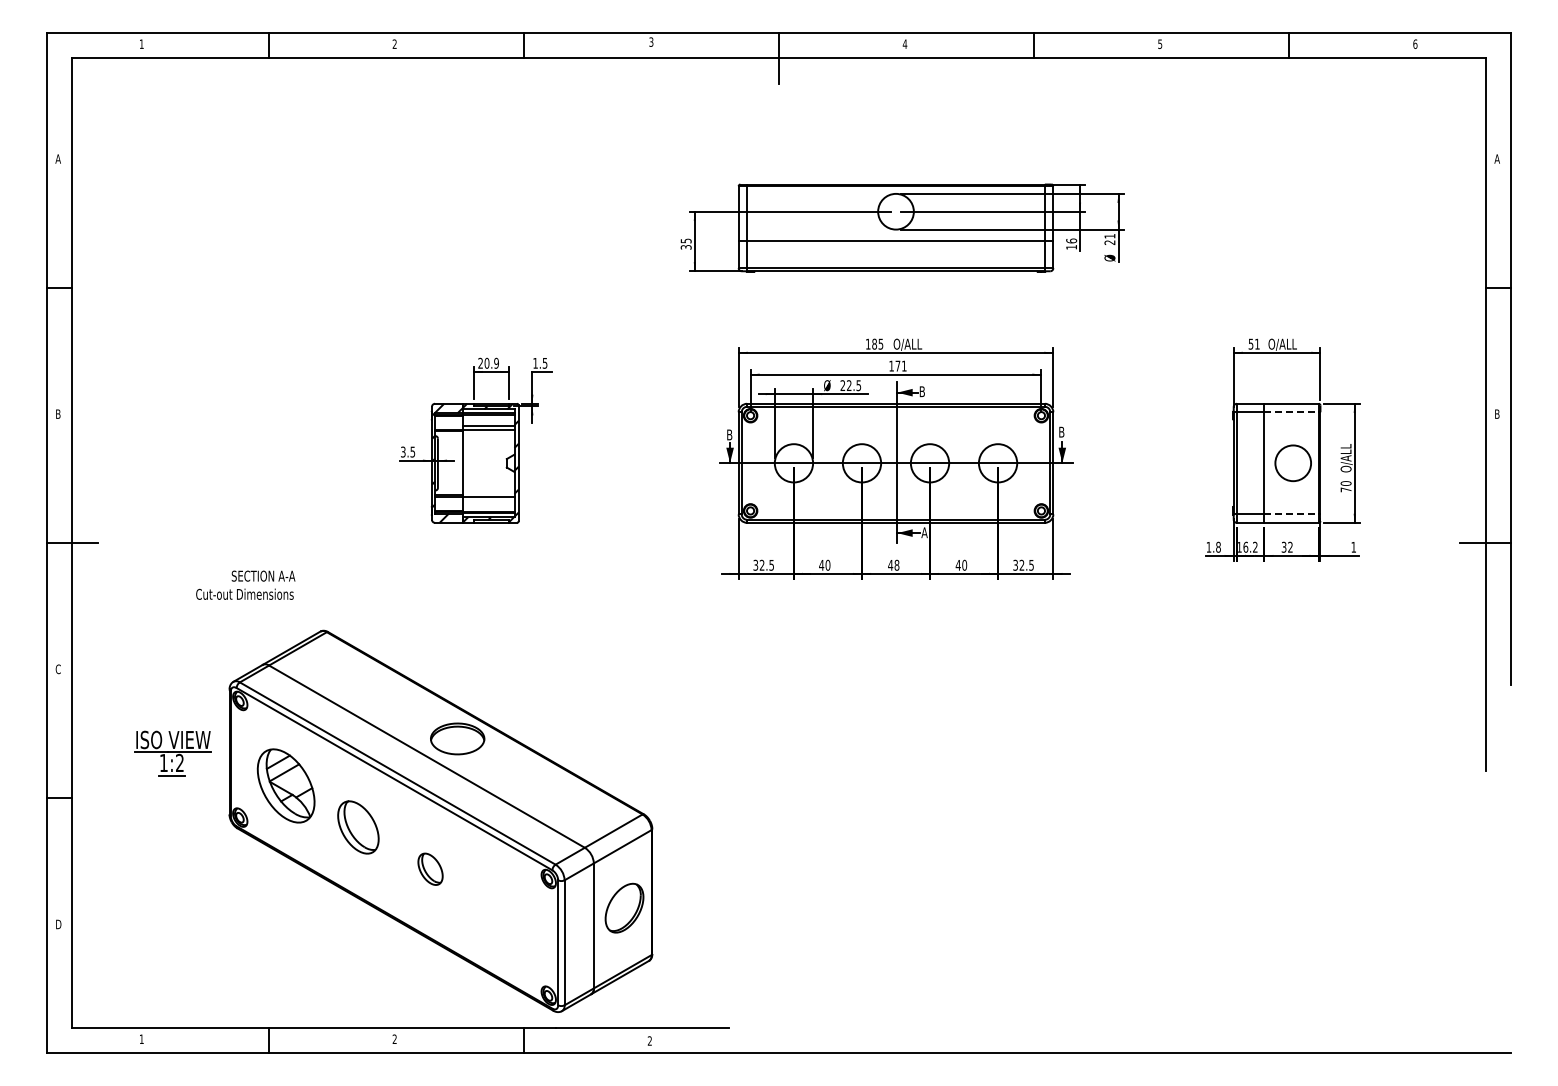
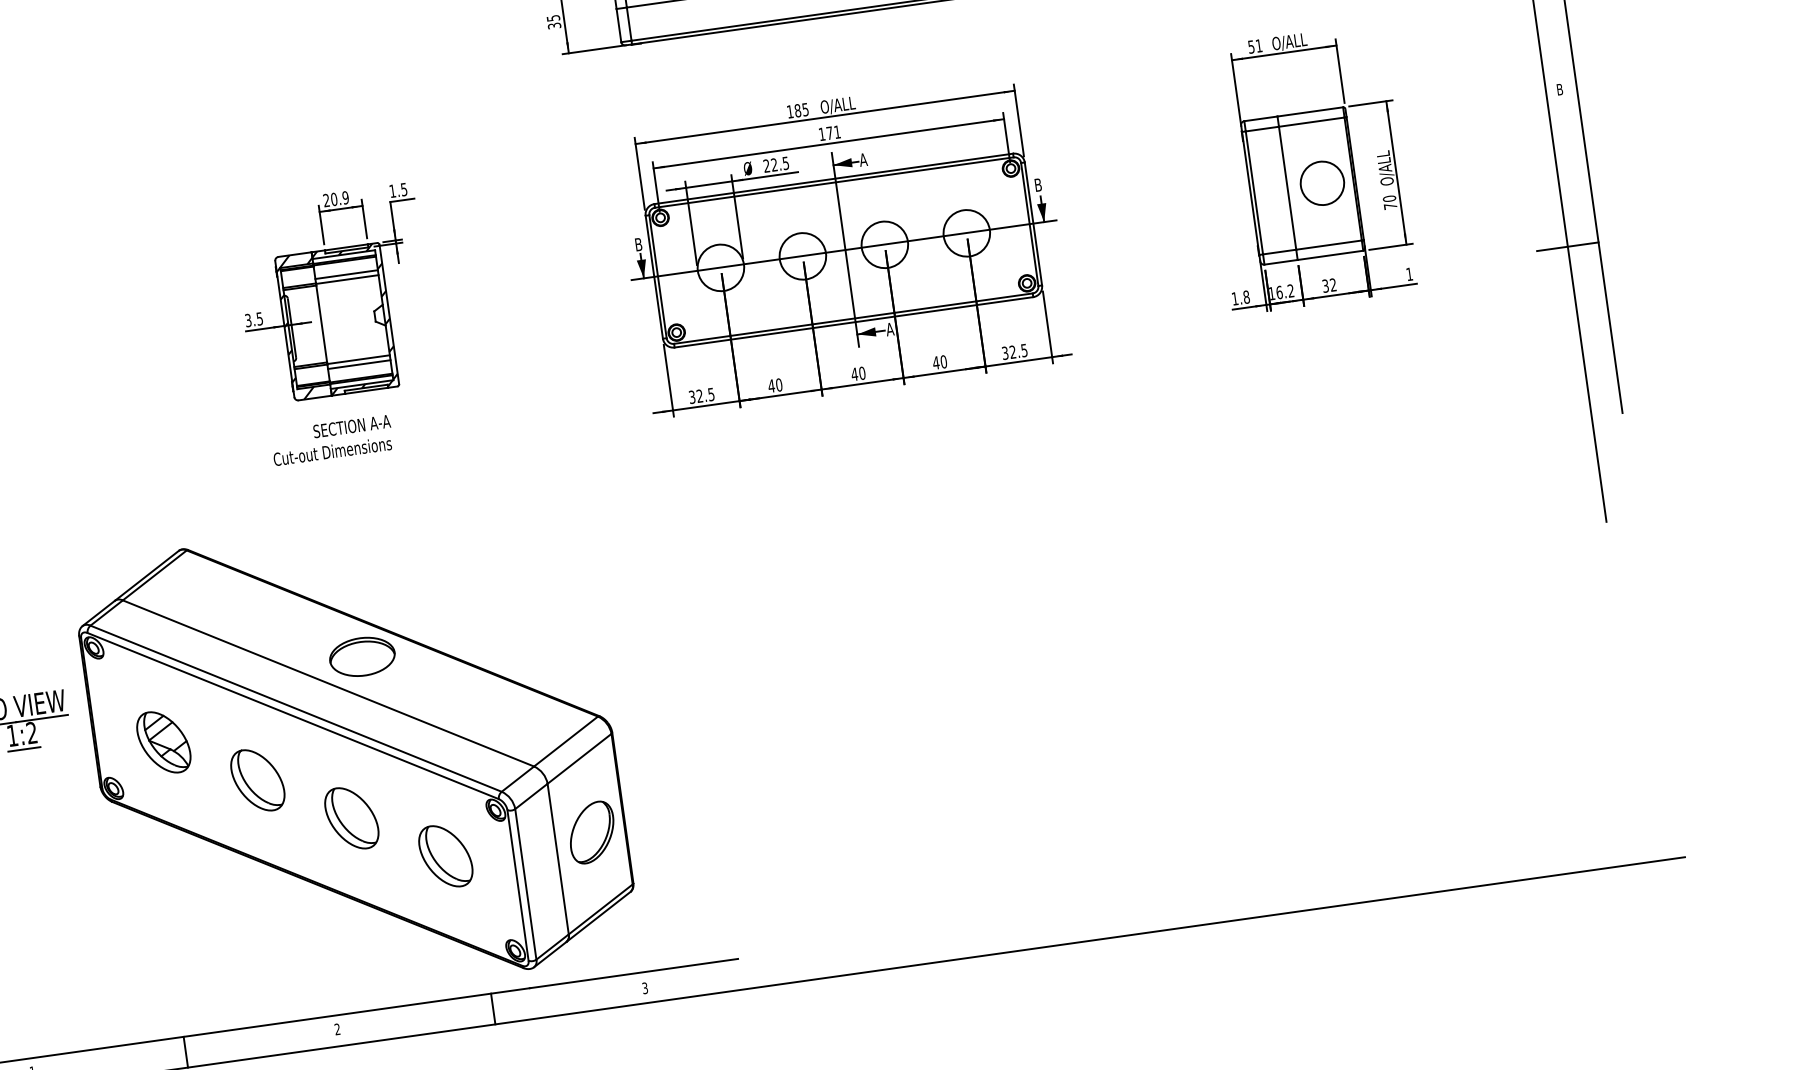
text: (922, 391) -> (863, 159), B -> A
line: (1292, 412) -> (1312, 122), dashed -> solid
line: (488, 500) -> (359, 364), added
line: (1292, 514) -> (1330, 245), dashed -> solid
text: (896, 565) -> (861, 373), 48 -> 40
text: (245, 584) -> (331, 439), moved
part: (286, 785) -> (164, 741), size x0.71
part: (430, 869) -> (351, 818), size x1.67
part: (502, 910) -> (445, 855), added
text: (649, 1041) -> (644, 988), 2 -> 3

